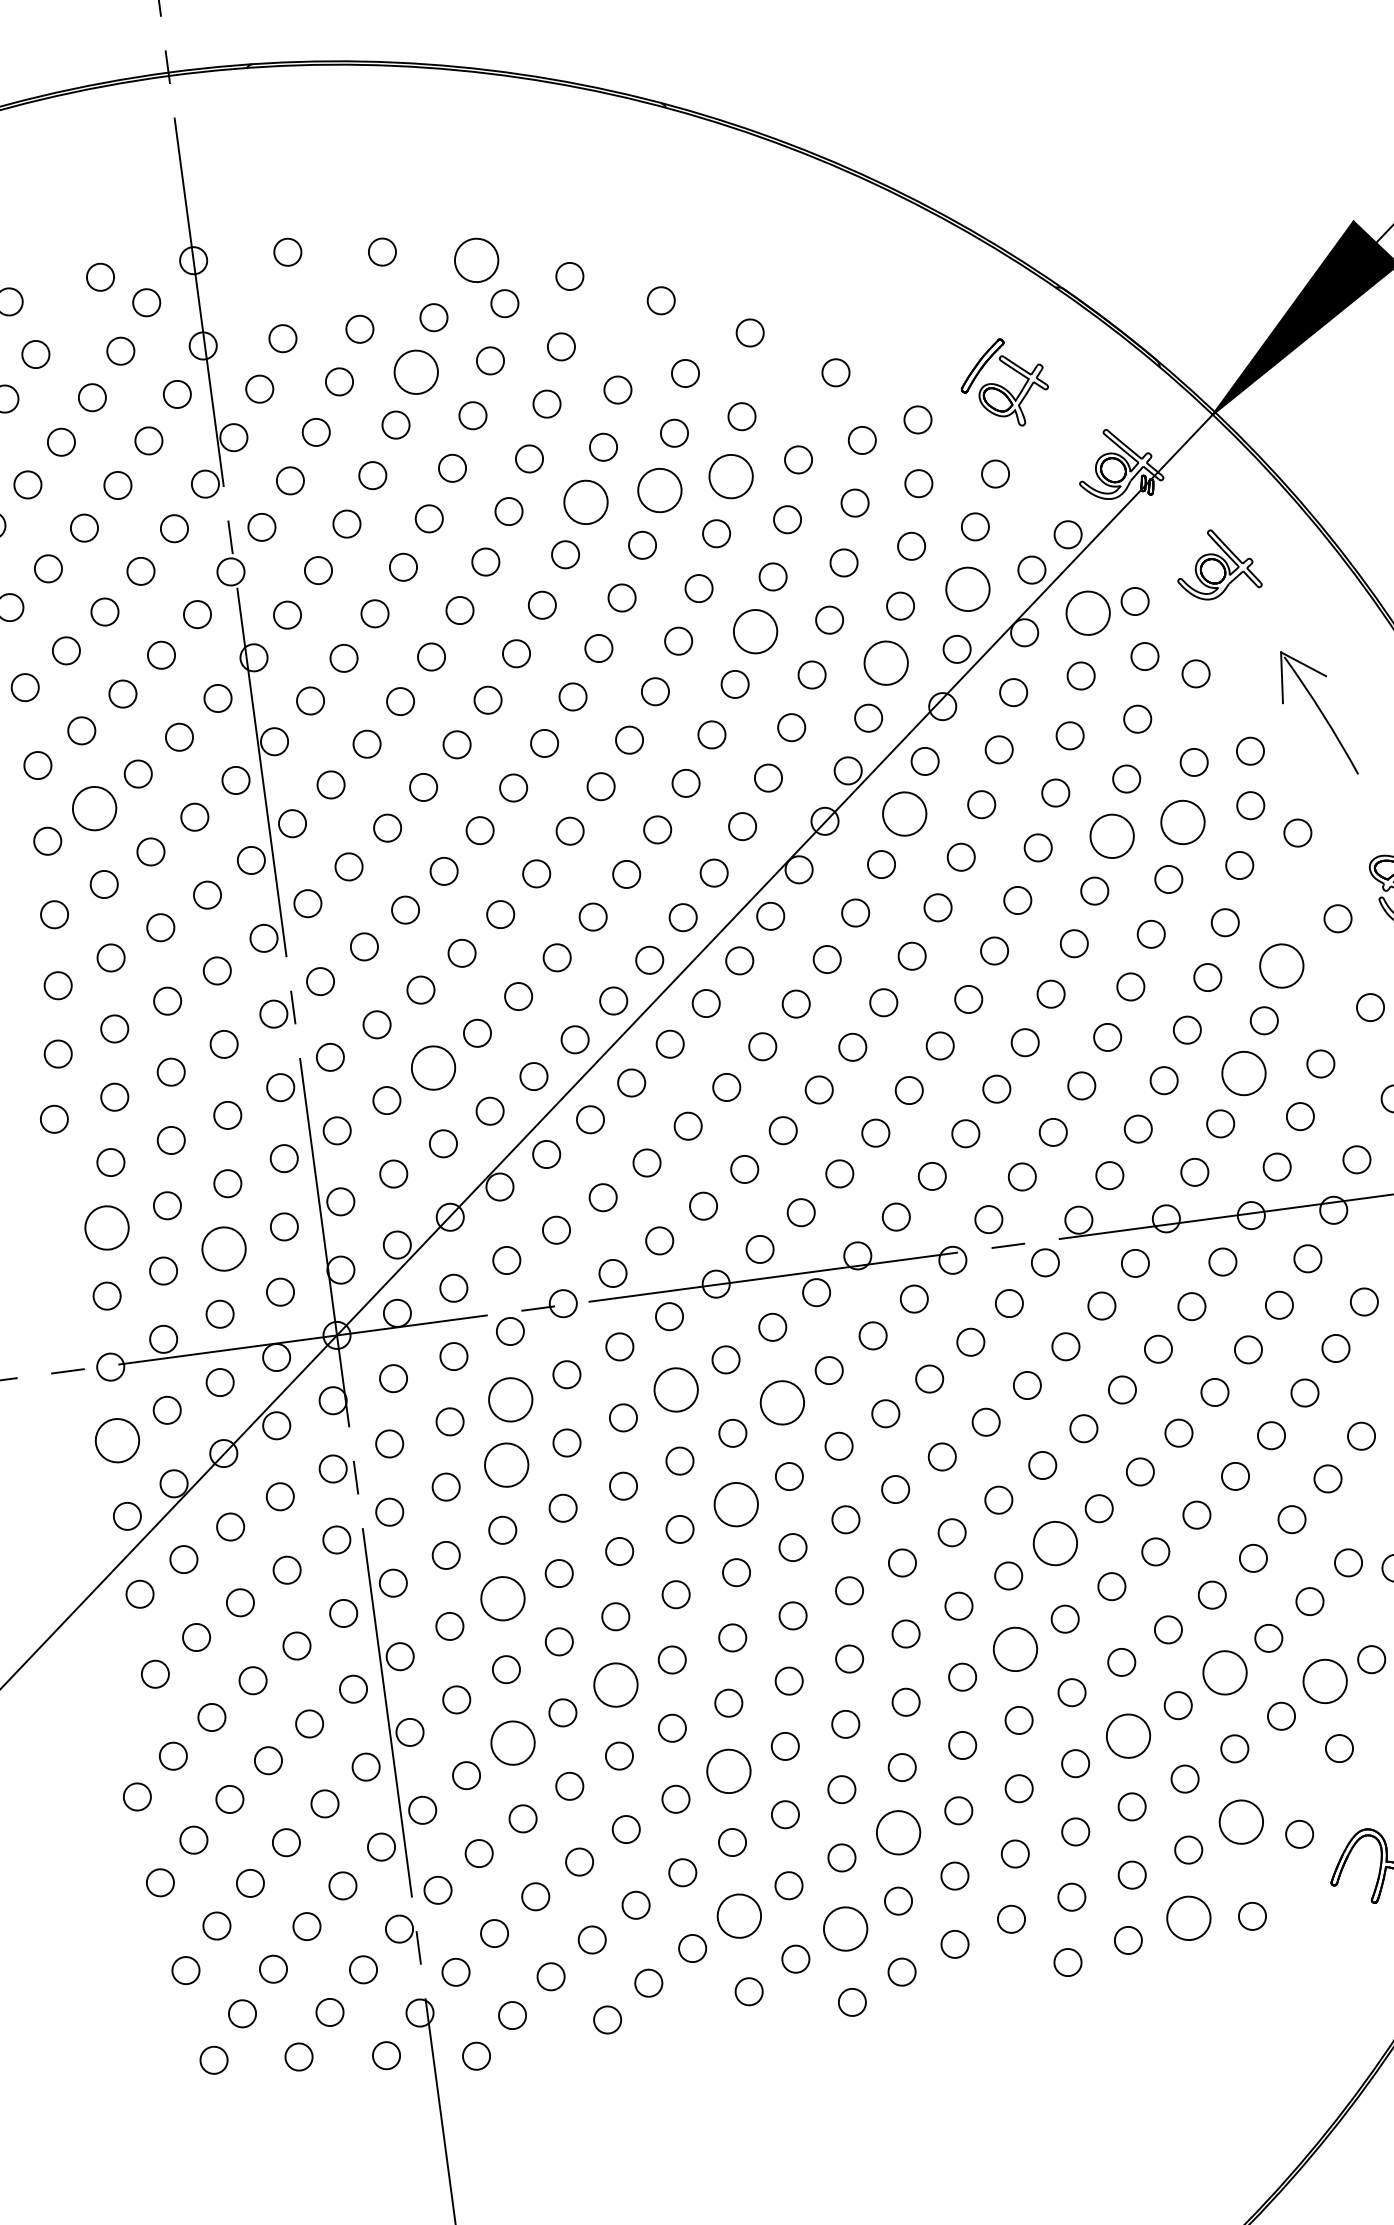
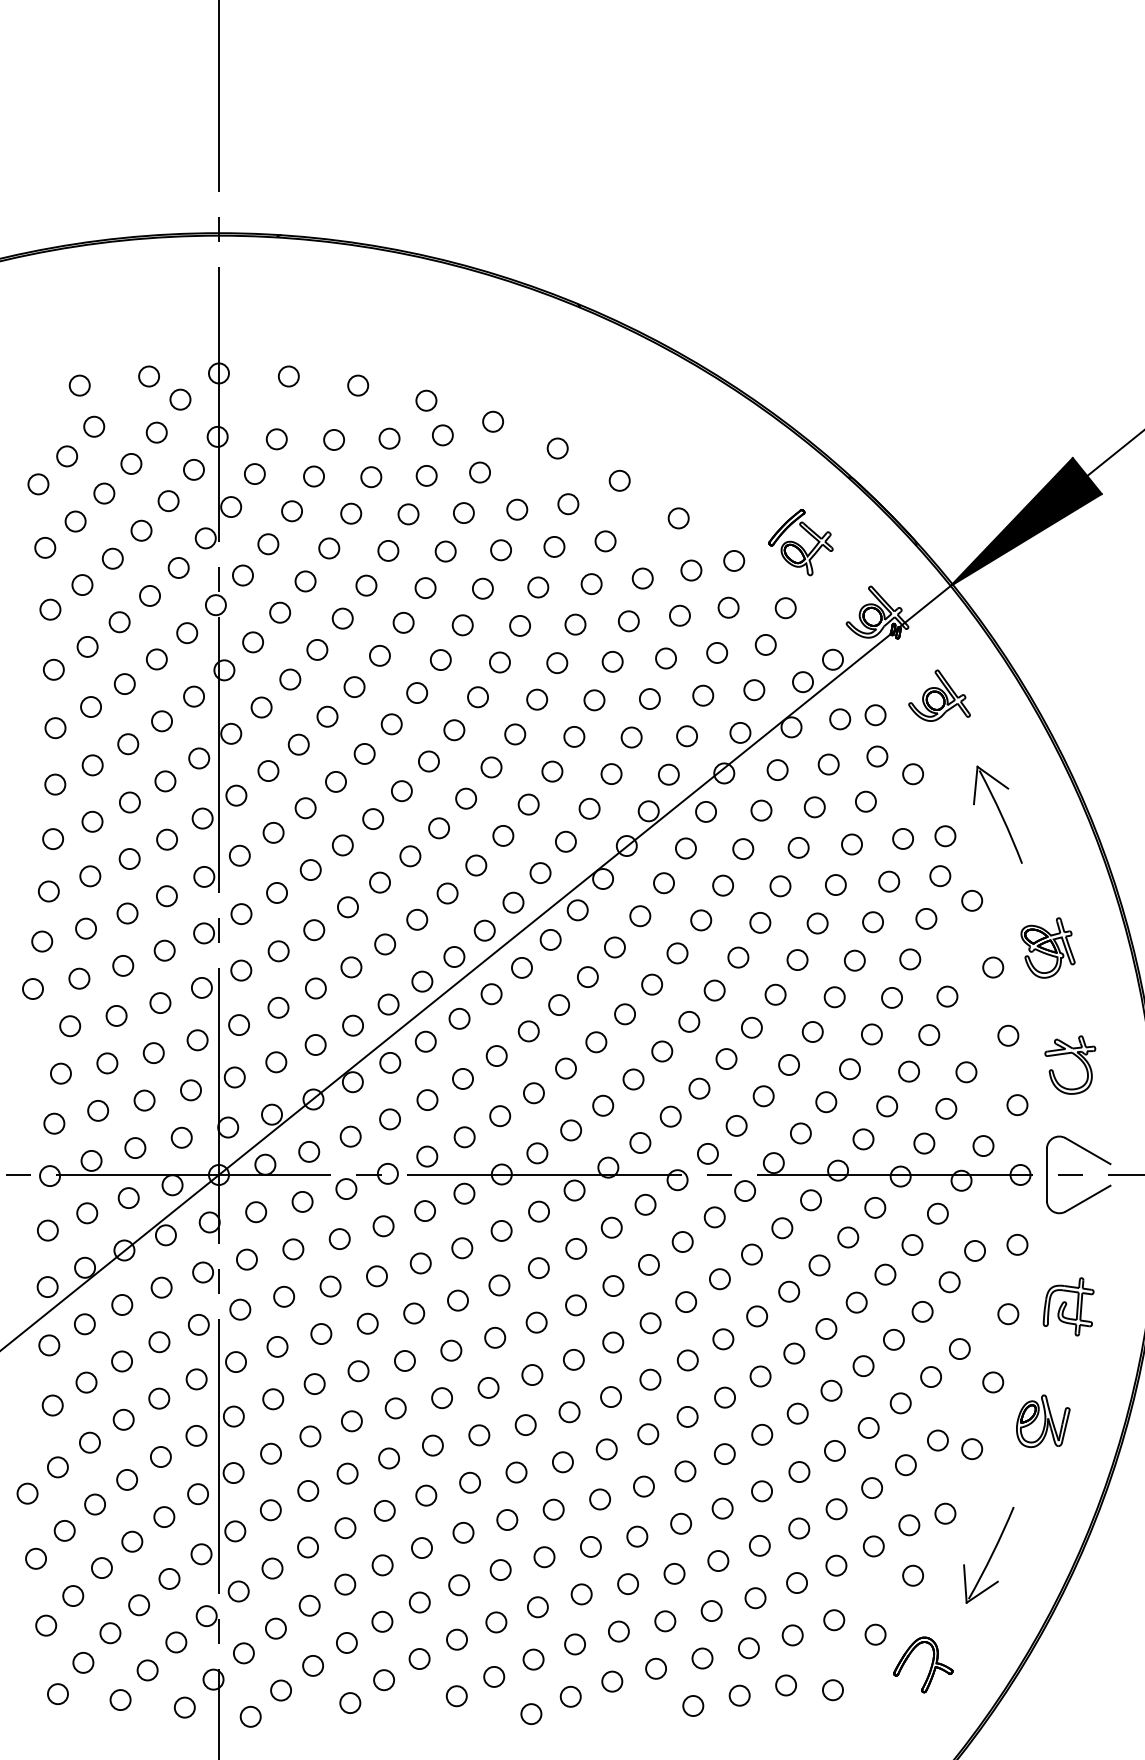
circle: (476, 259) -> (426, 400), size x0.62
circle: (416, 372) -> (371, 477), size x0.62
circle: (730, 475) -> (591, 583), size x0.62
circle: (660, 490) -> (538, 587), size x0.62
circle: (585, 501) -> (482, 588), size x0.62
circle: (968, 589) -> (754, 690), size x0.62
circle: (1088, 613) -> (840, 719), size x0.62
circle: (755, 632) -> (594, 700), size x0.62
circle: (885, 663) -> (686, 736), size x0.62
circle: (94, 808) -> (92, 765), size x0.62
circle: (904, 814) -> (685, 848), size x0.62
circle: (1183, 821) -> (889, 881), size x0.62
circle: (1111, 835) -> (835, 884), size x0.62
circle: (1281, 965) -> (947, 996), size x0.62
circle: (433, 1068) -> (315, 988), size x0.62
circle: (1243, 1073) -> (908, 1071), size x0.62
circle: (106, 1227) -> (60, 1073), size x0.62
circle: (223, 1248) -> (144, 1100), size x0.62
circle: (676, 1390) -> (462, 1248), size x0.62
circle: (509, 1399) -> (339, 1238), size x0.62
circle: (782, 1403) -> (538, 1268), size x0.62
circle: (117, 1440) -> (47, 1230), size x0.62
circle: (506, 1464) -> (330, 1286), size x0.62
circle: (736, 1503) -> (495, 1337), size x0.62
circle: (1054, 1543) -> (724, 1397), size x0.62
circle: (502, 1597) -> (314, 1383), size x0.62
circle: (1015, 1649) -> (685, 1471), size x0.62
circle: (1224, 1673) -> (836, 1509), size x0.62
circle: (1325, 1681) -> (909, 1525), size x0.62
circle: (615, 1685) -> (388, 1458), size x0.62
circle: (1128, 1735) -> (759, 1545), size x0.62
circle: (513, 1742) -> (308, 1490), size x0.62
circle: (728, 1771) -> (463, 1532), size x0.62
circle: (1242, 1822) -> (834, 1620), size x0.62
circle: (898, 1833) -> (581, 1594), size x0.62
circle: (738, 1915) -> (456, 1639), size x0.62
circle: (1187, 1918) -> (785, 1685), size x0.62
circle: (845, 1928) -> (533, 1659), size x0.62

